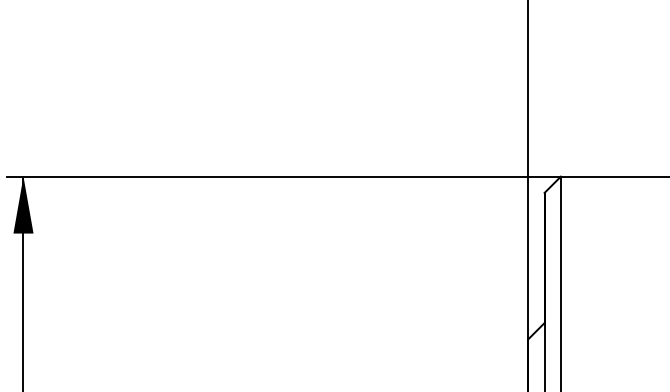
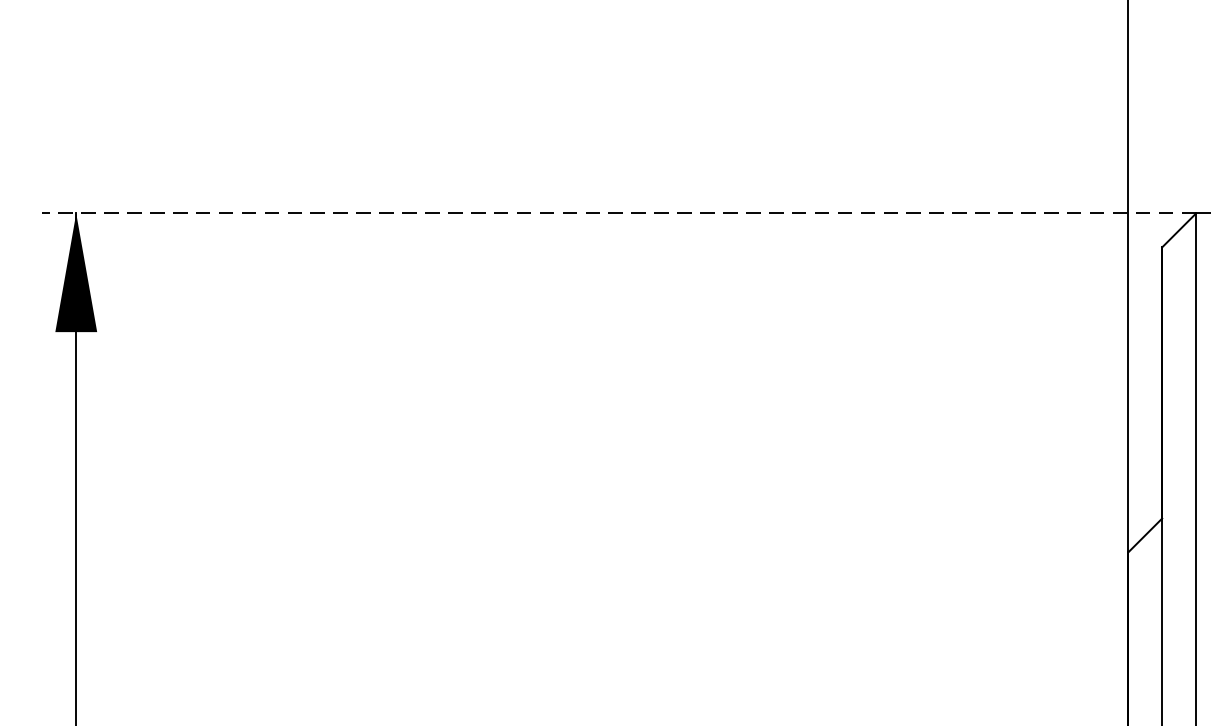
line: (284, 176) -> (620, 213), solid -> dashed

